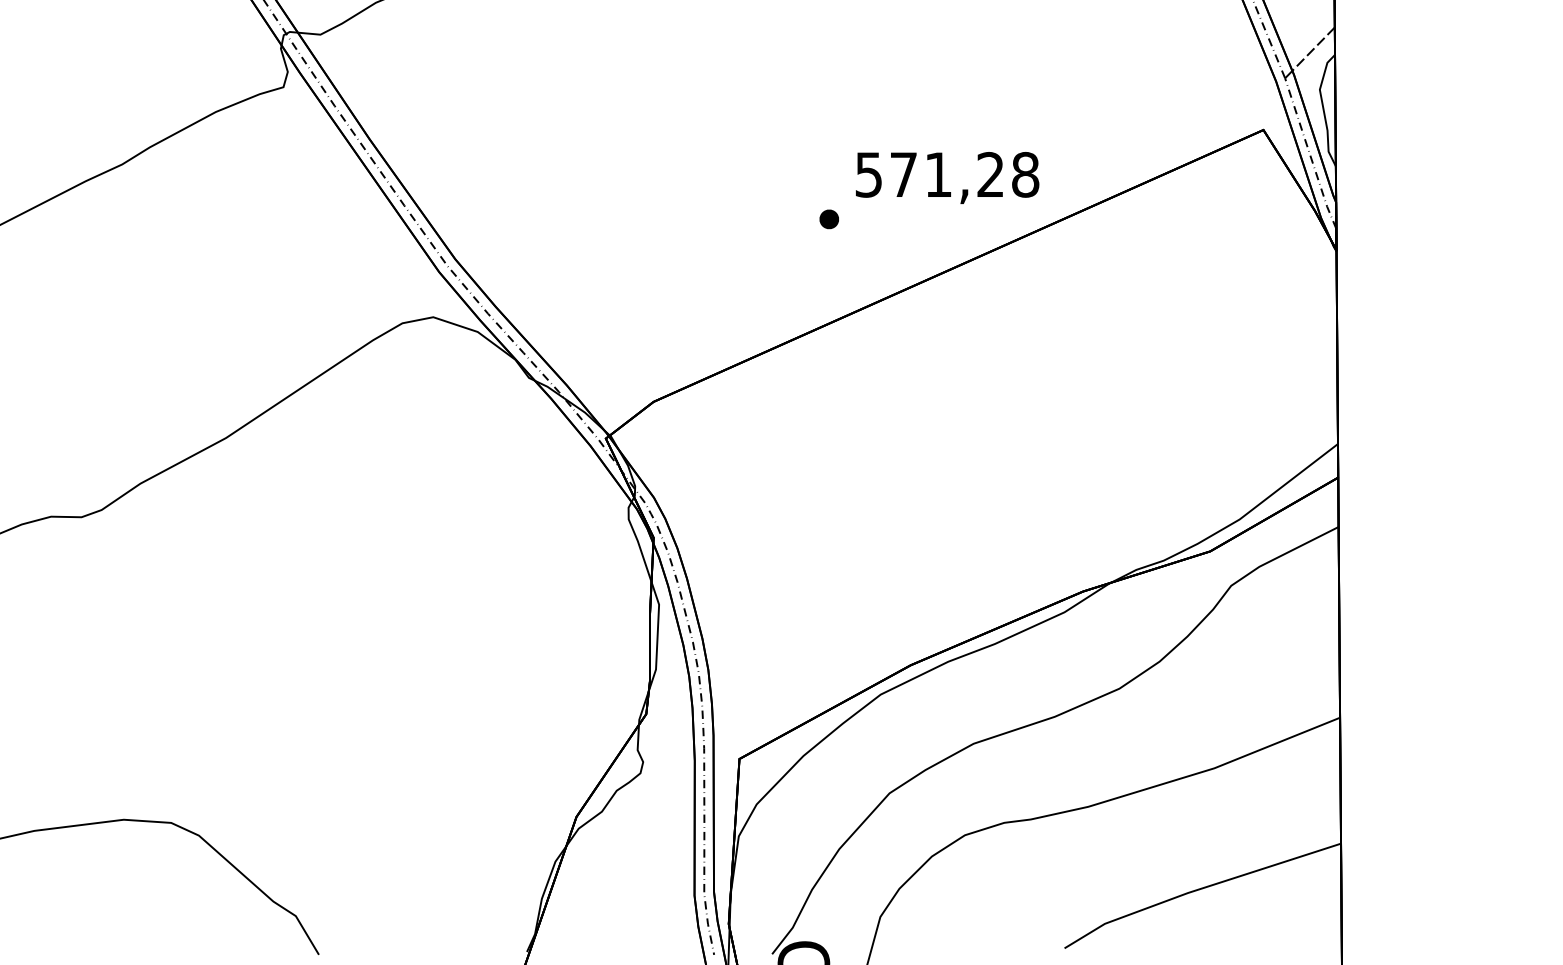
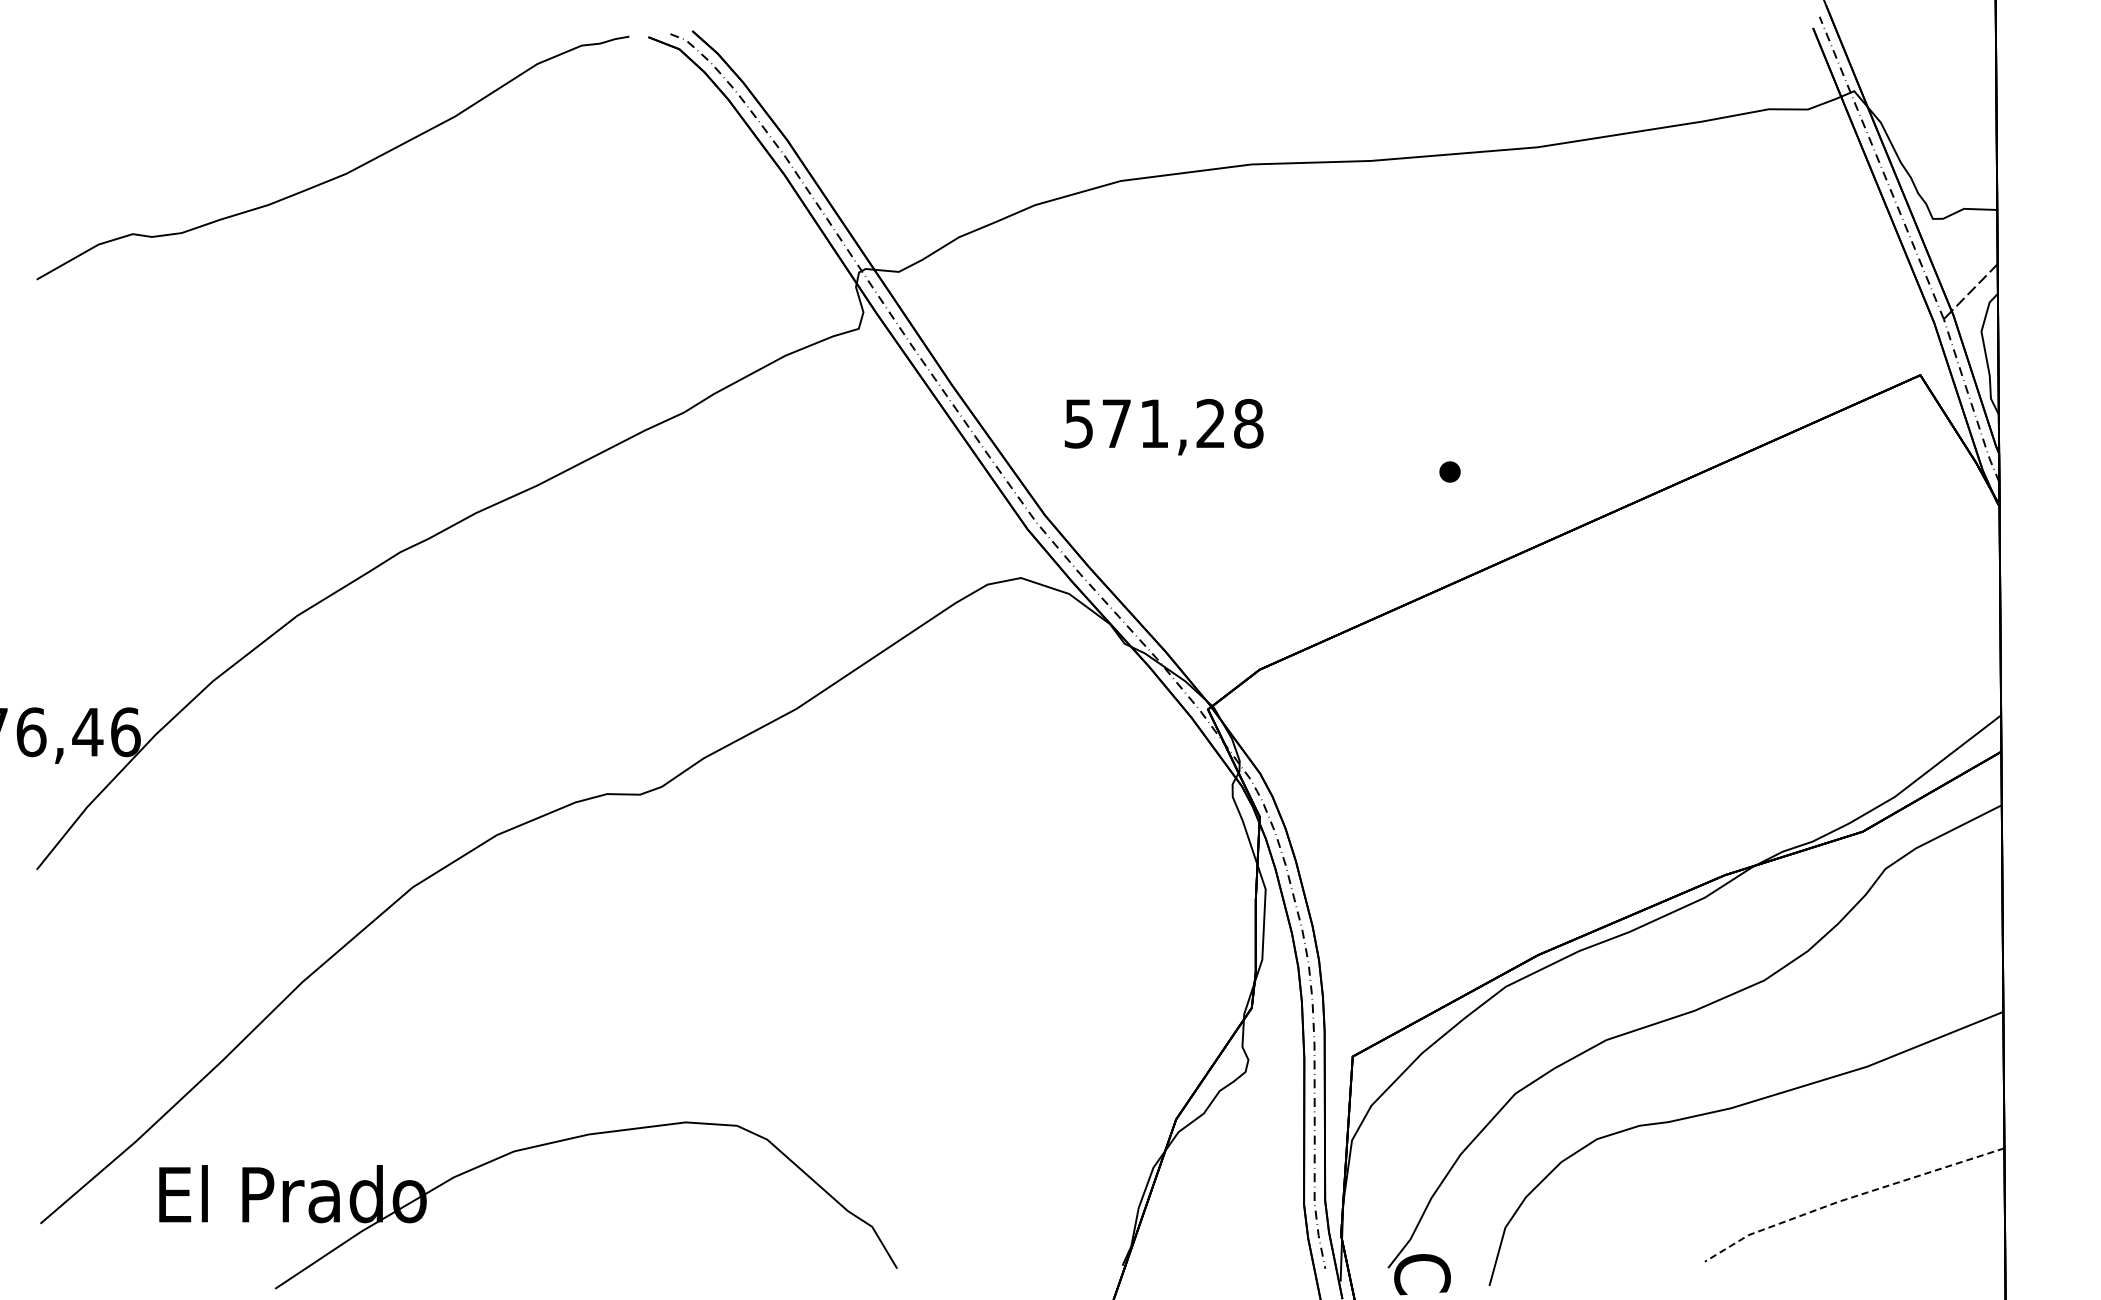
text: (946, 178) -> (1163, 427), moved
line: (1198, 890) -> (1849, 1198), solid -> dashed

